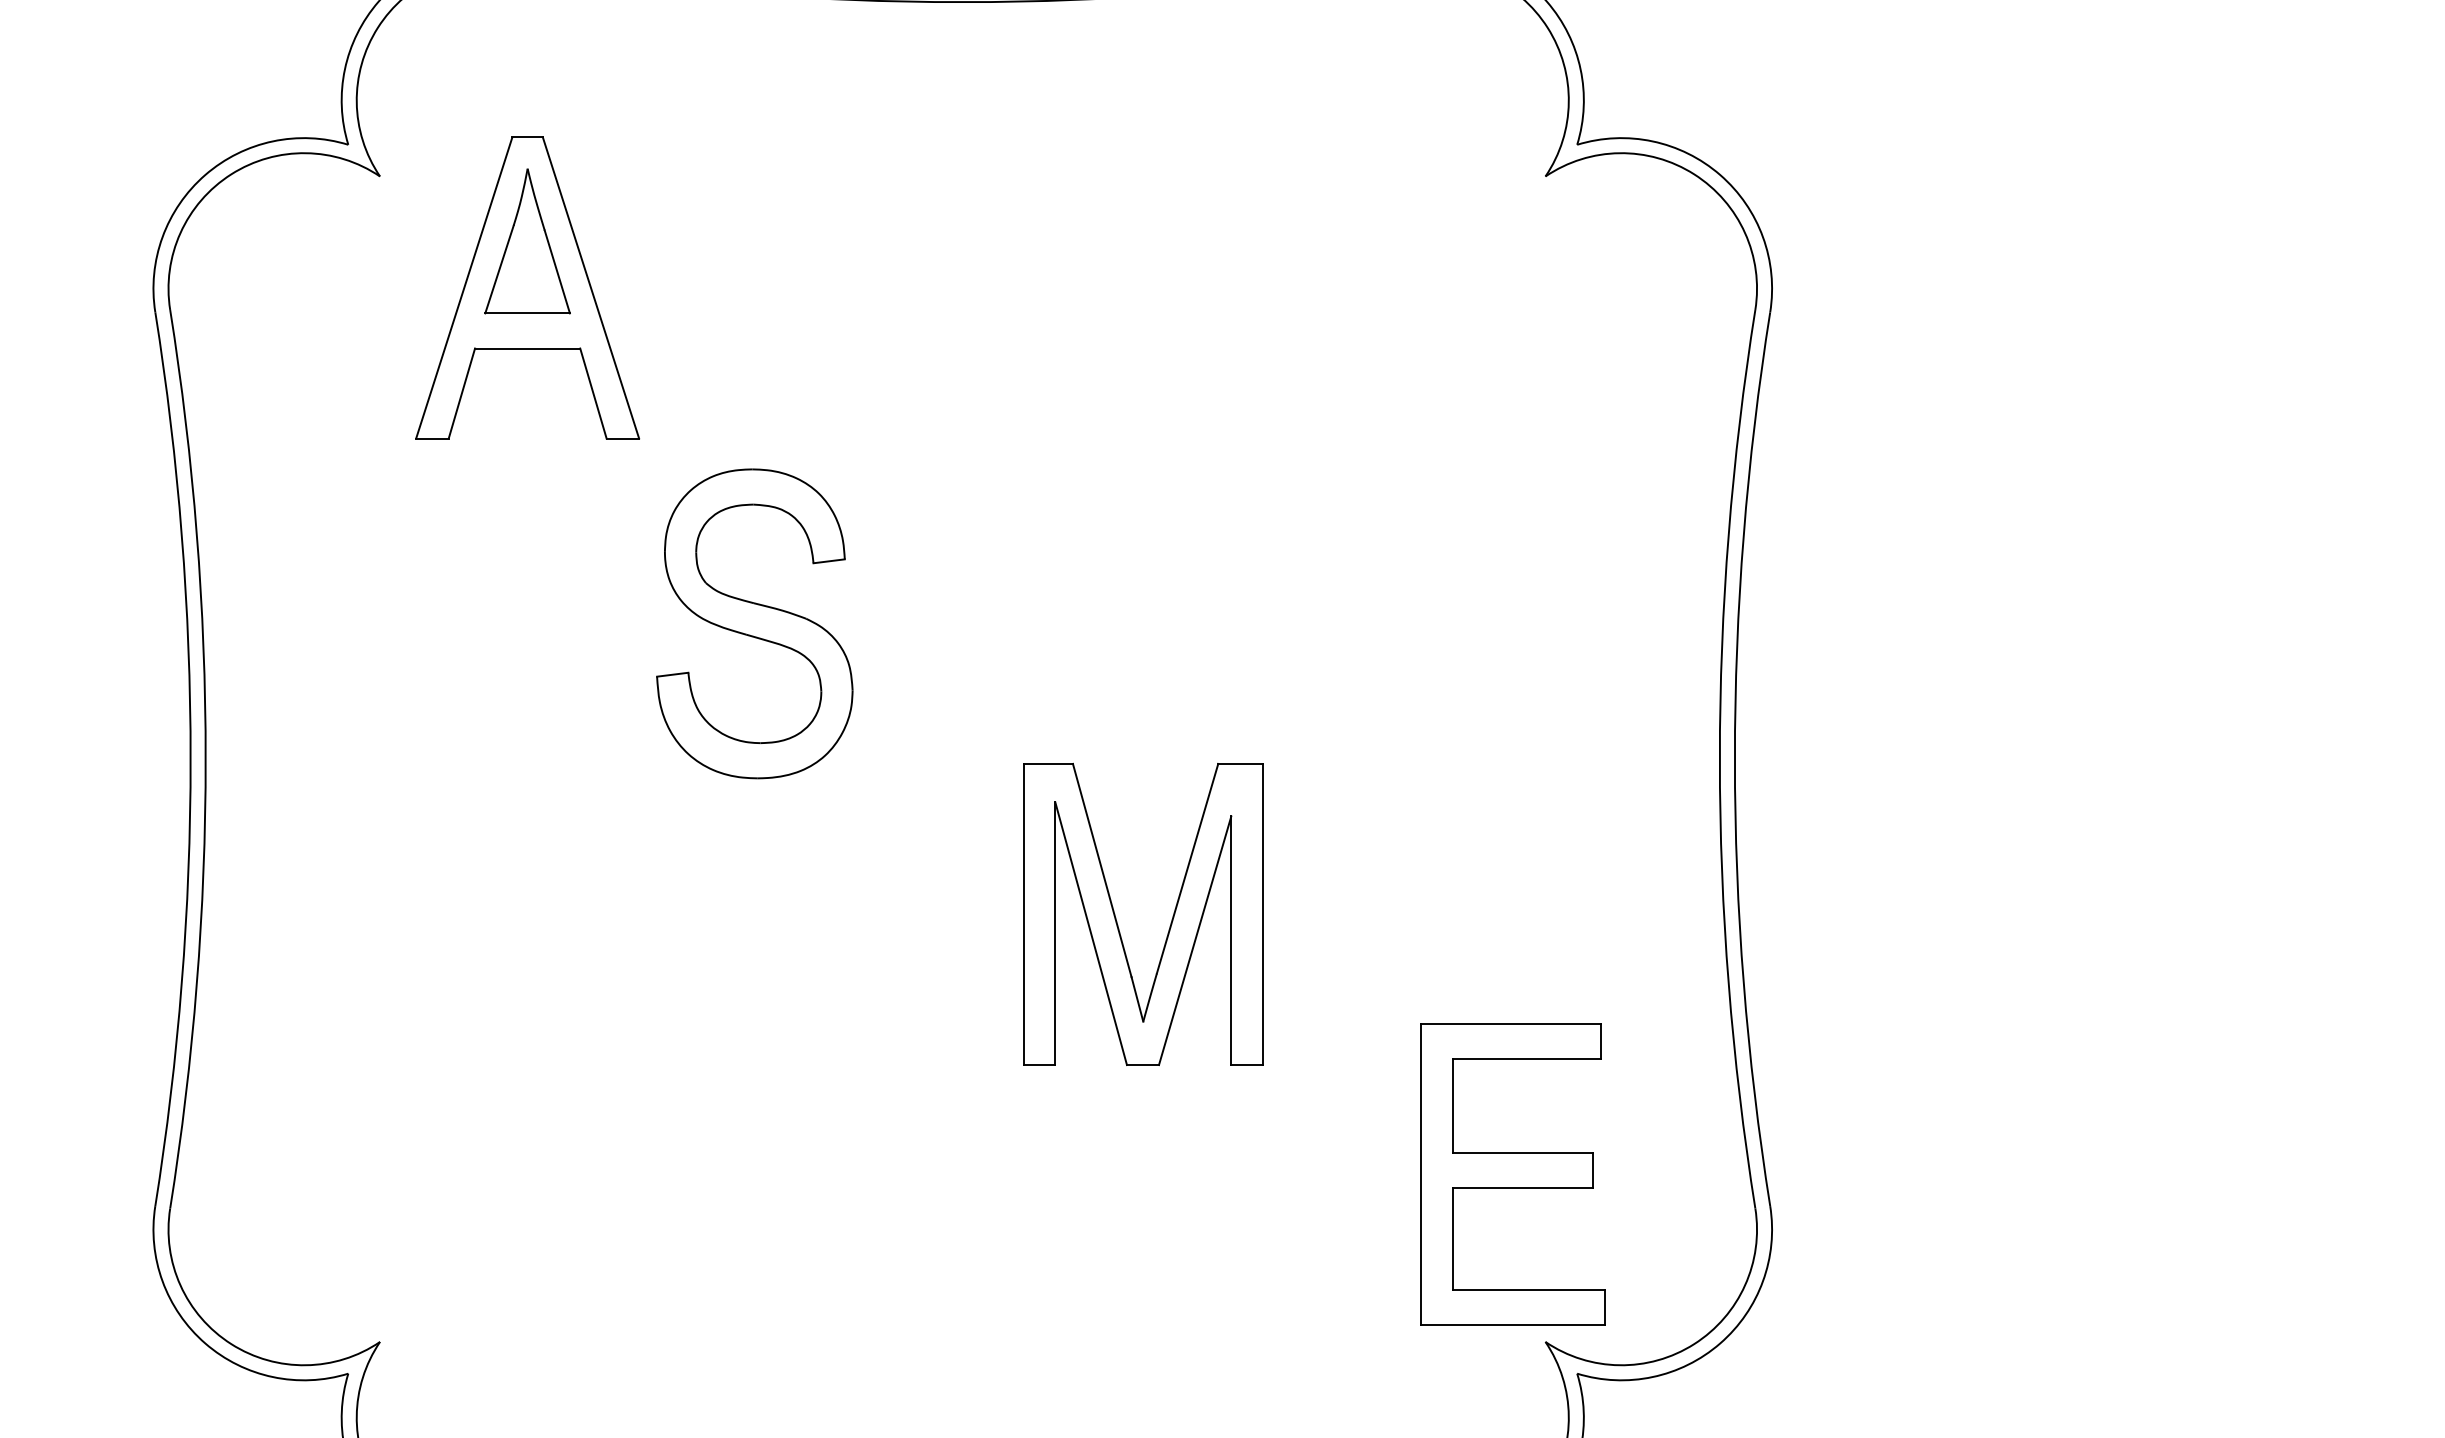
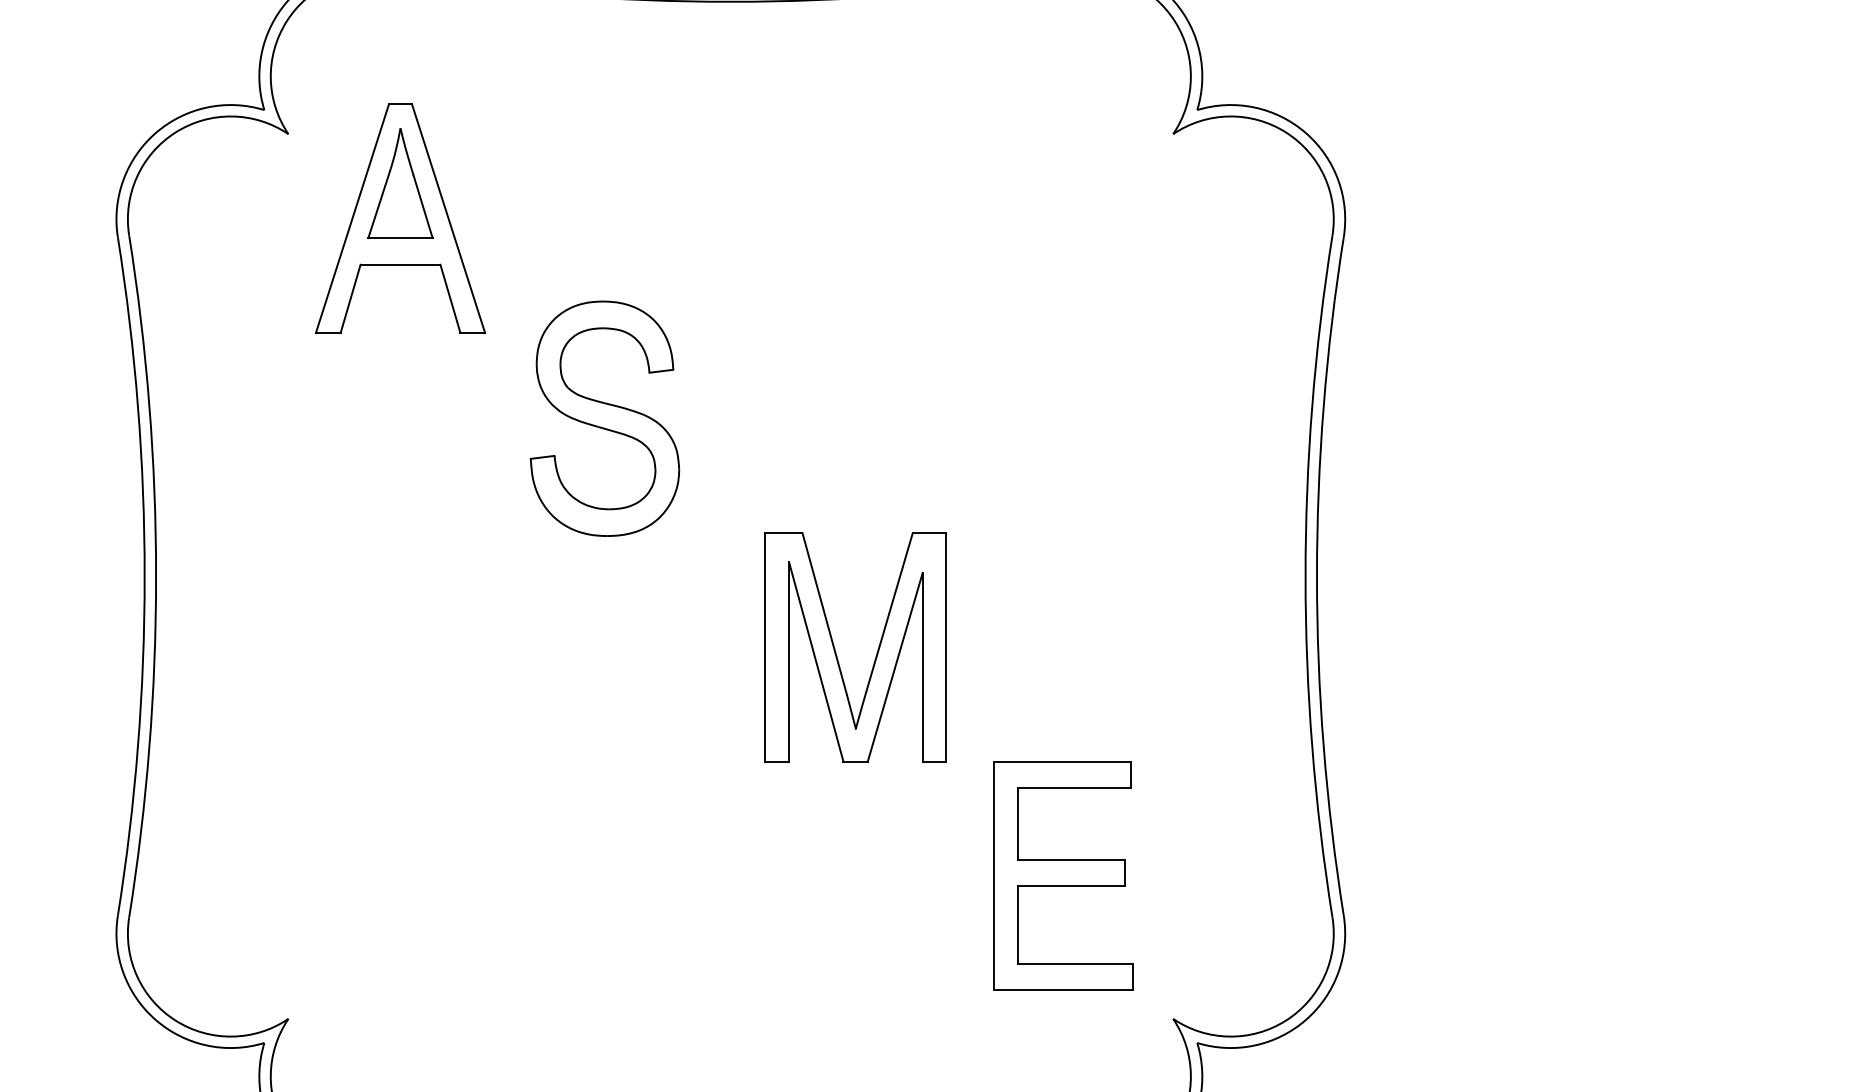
part: (754, 623) -> (604, 418), moved
part: (1117, 921) -> (836, 652), moved
part: (1512, 1174) -> (1063, 875), moved

